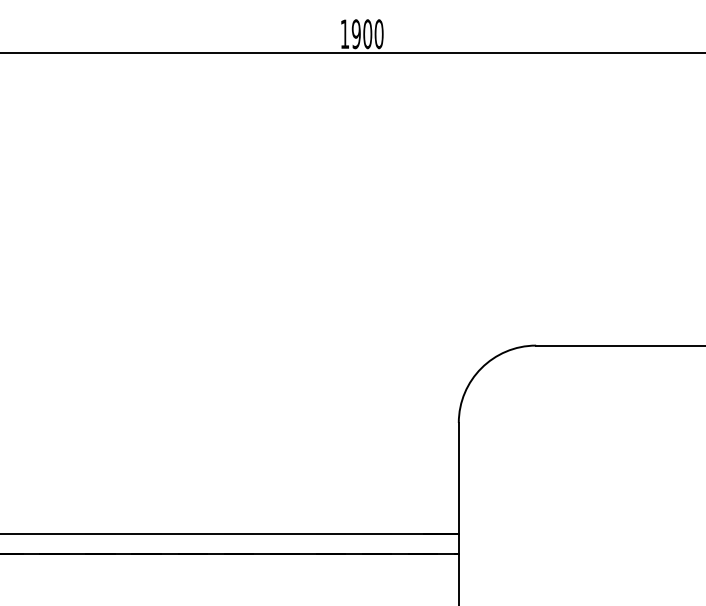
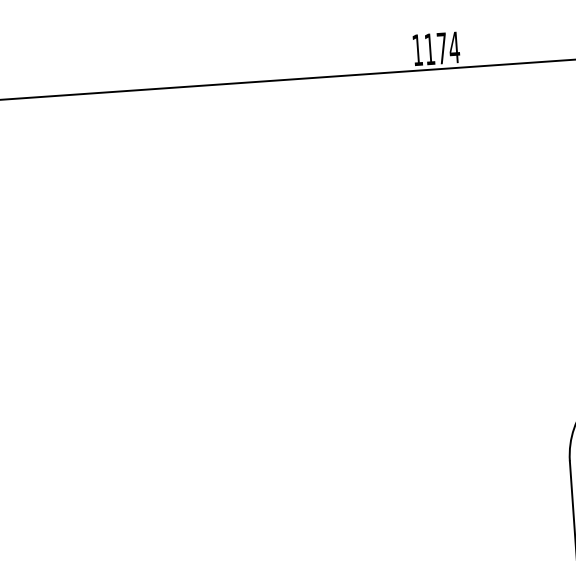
text: (367, 34) -> (441, 48), 1900 -> 1174

